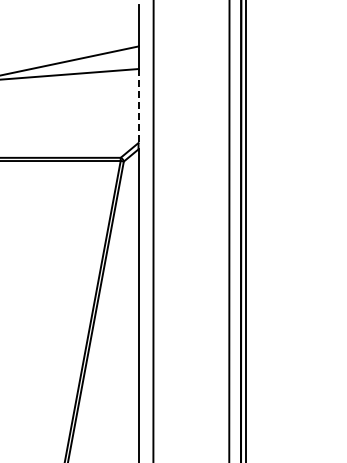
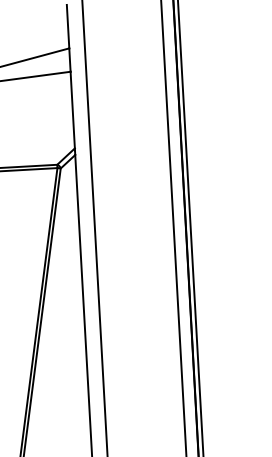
line: (138, 106) -> (72, 110), dashed -> solid

